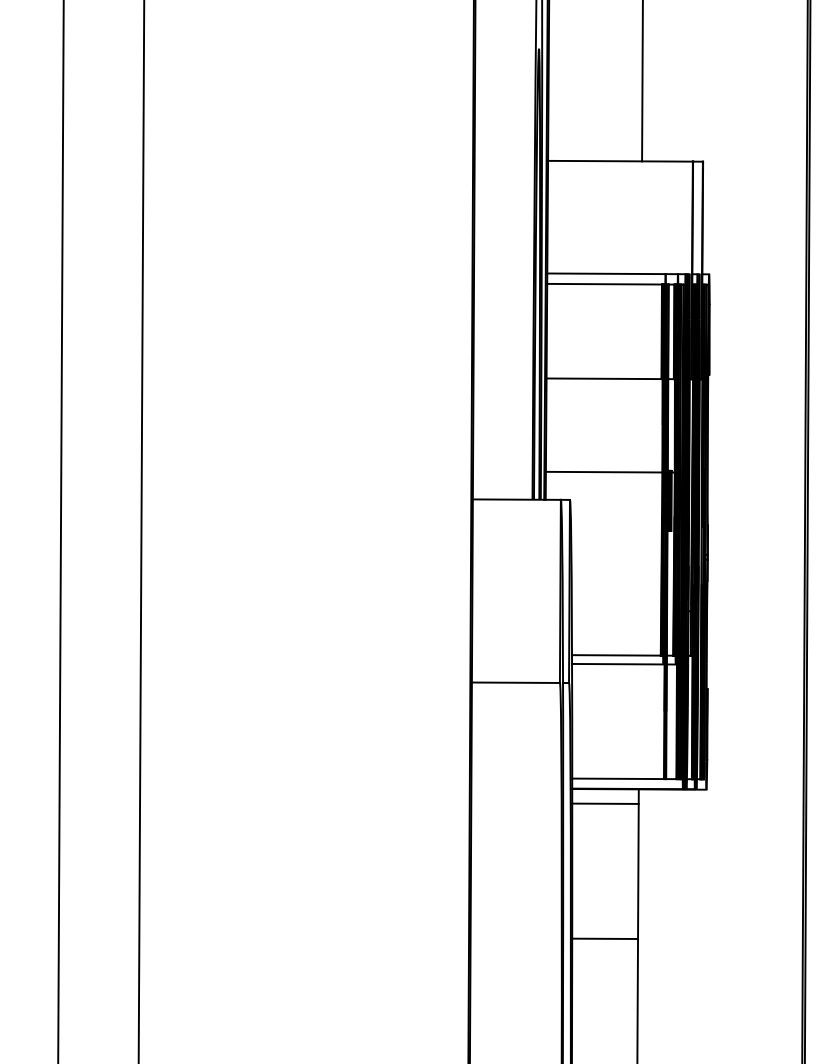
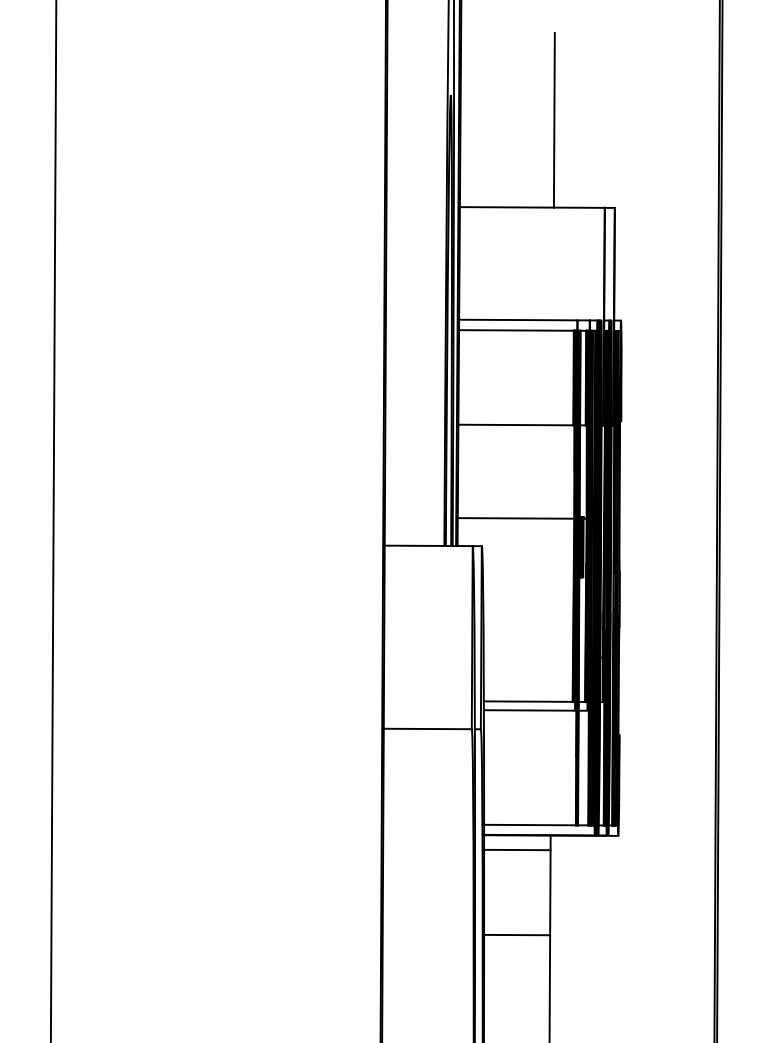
line: (605, 938) -> (517, 934), moved

